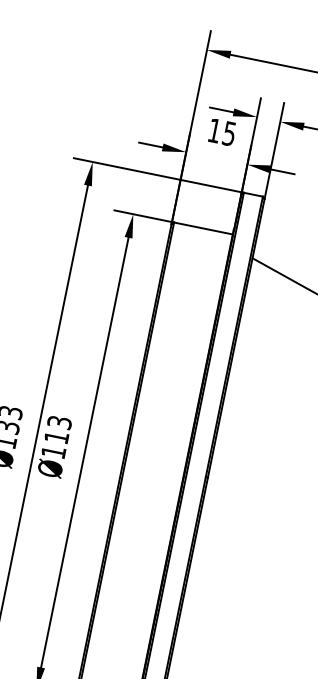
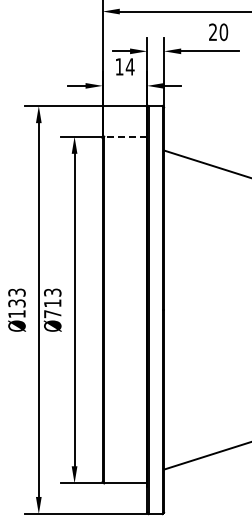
text: (228, 133) -> (129, 66), 15 -> 14
line: (203, 228) -> (125, 136), solid -> dashed
text: (53, 452) -> (52, 314), Ø113 -> Ø713

